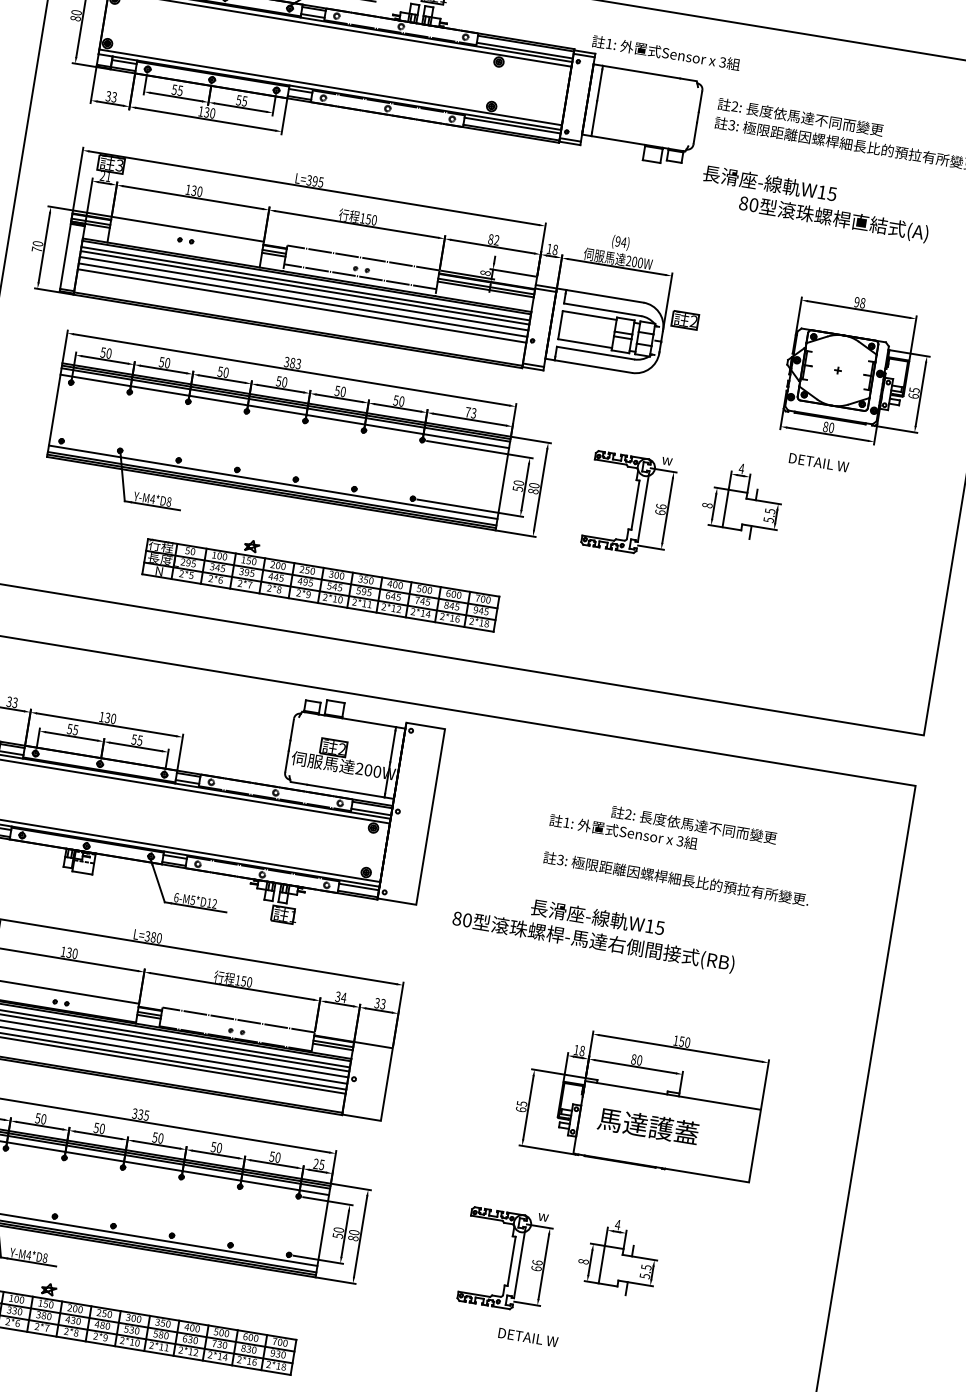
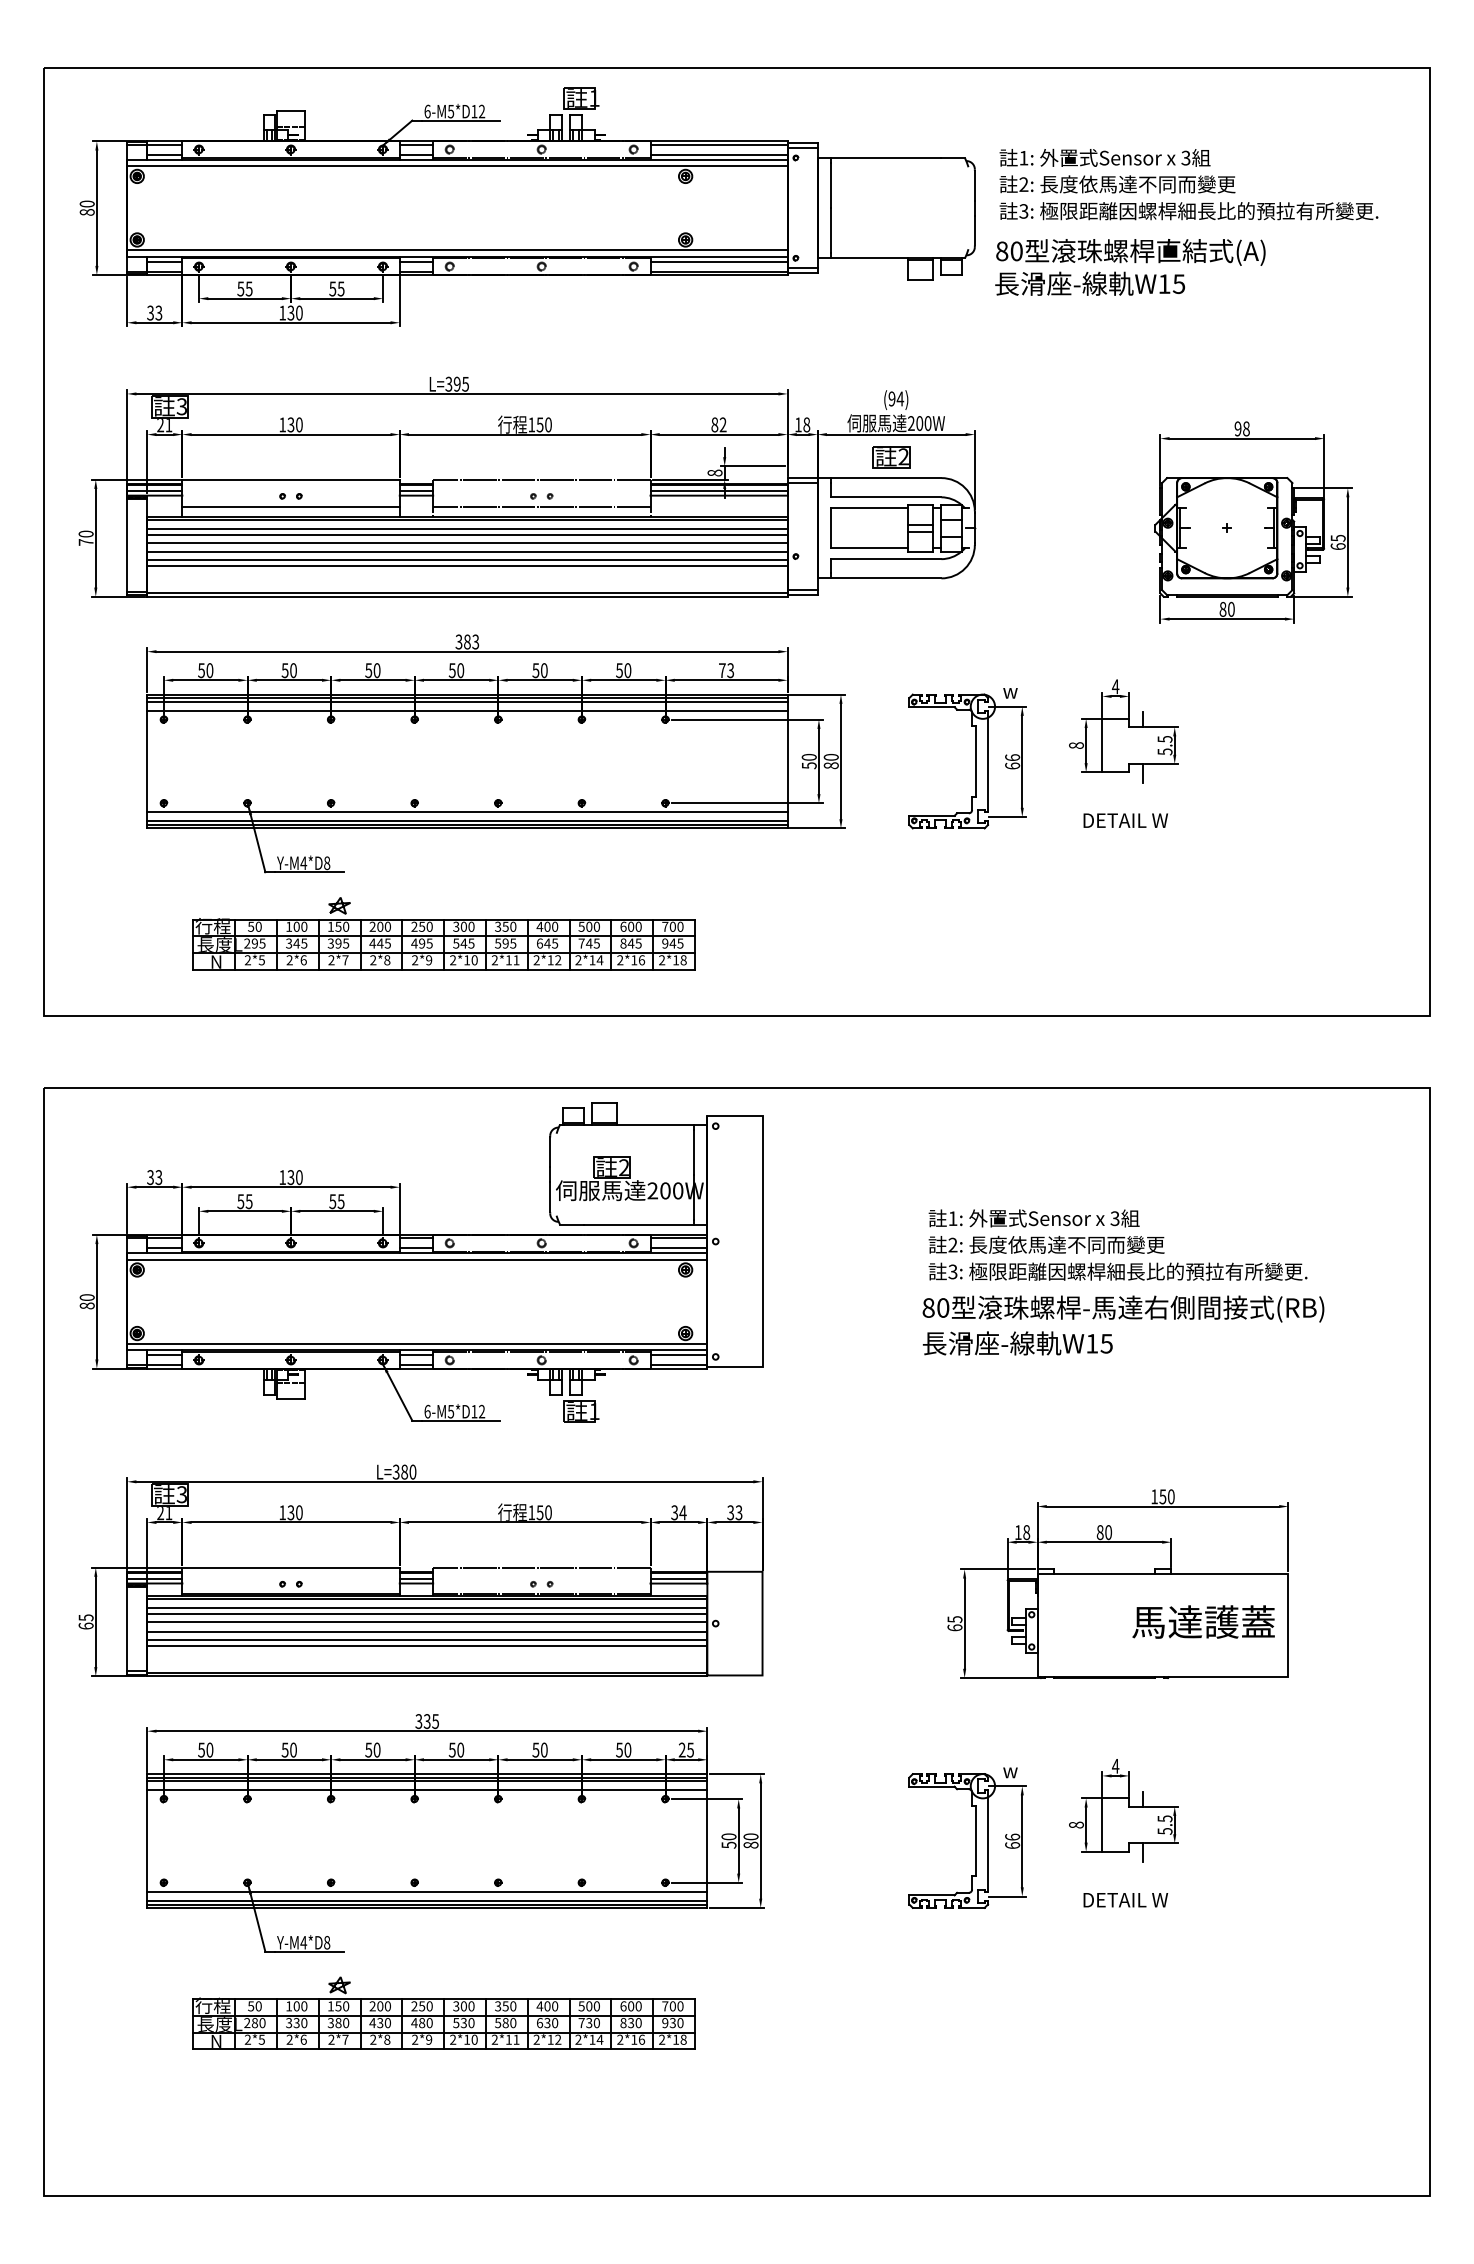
text: (665, 52) -> (1104, 157), moved
text: (833, 219) -> (1130, 252), moved
line: (184, 247) -> (290, 506), added
line: (301, 310) -> (467, 566), added
part: (685, 320) -> (891, 457), moved
text: (818, 462) -> (1125, 820), moved
part: (321, 577) -> (443, 933), moved
text: (694, 824) -> (1046, 1244), moved
text: (593, 941) -> (1123, 1308), moved
text: (648, 1125) -> (1203, 1621), moved
text: (528, 1337) -> (1125, 1900), moved

